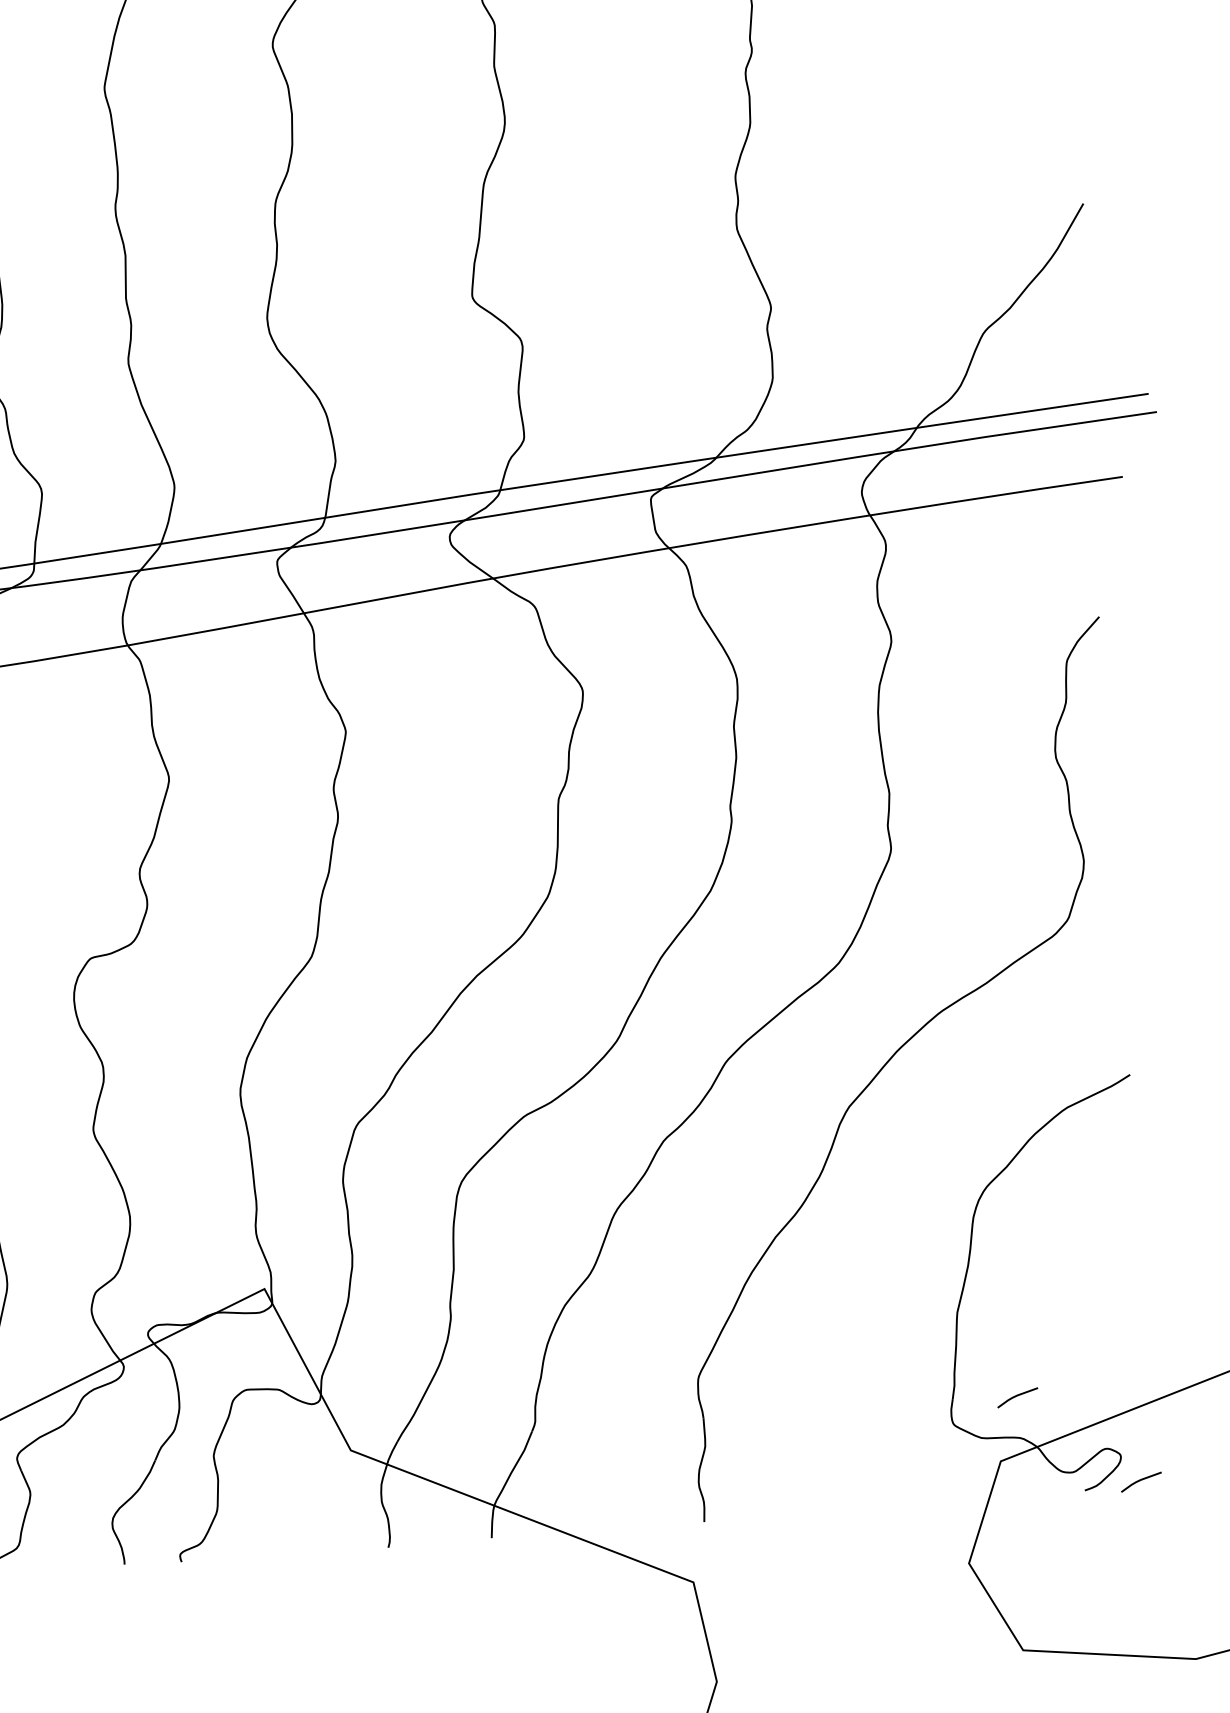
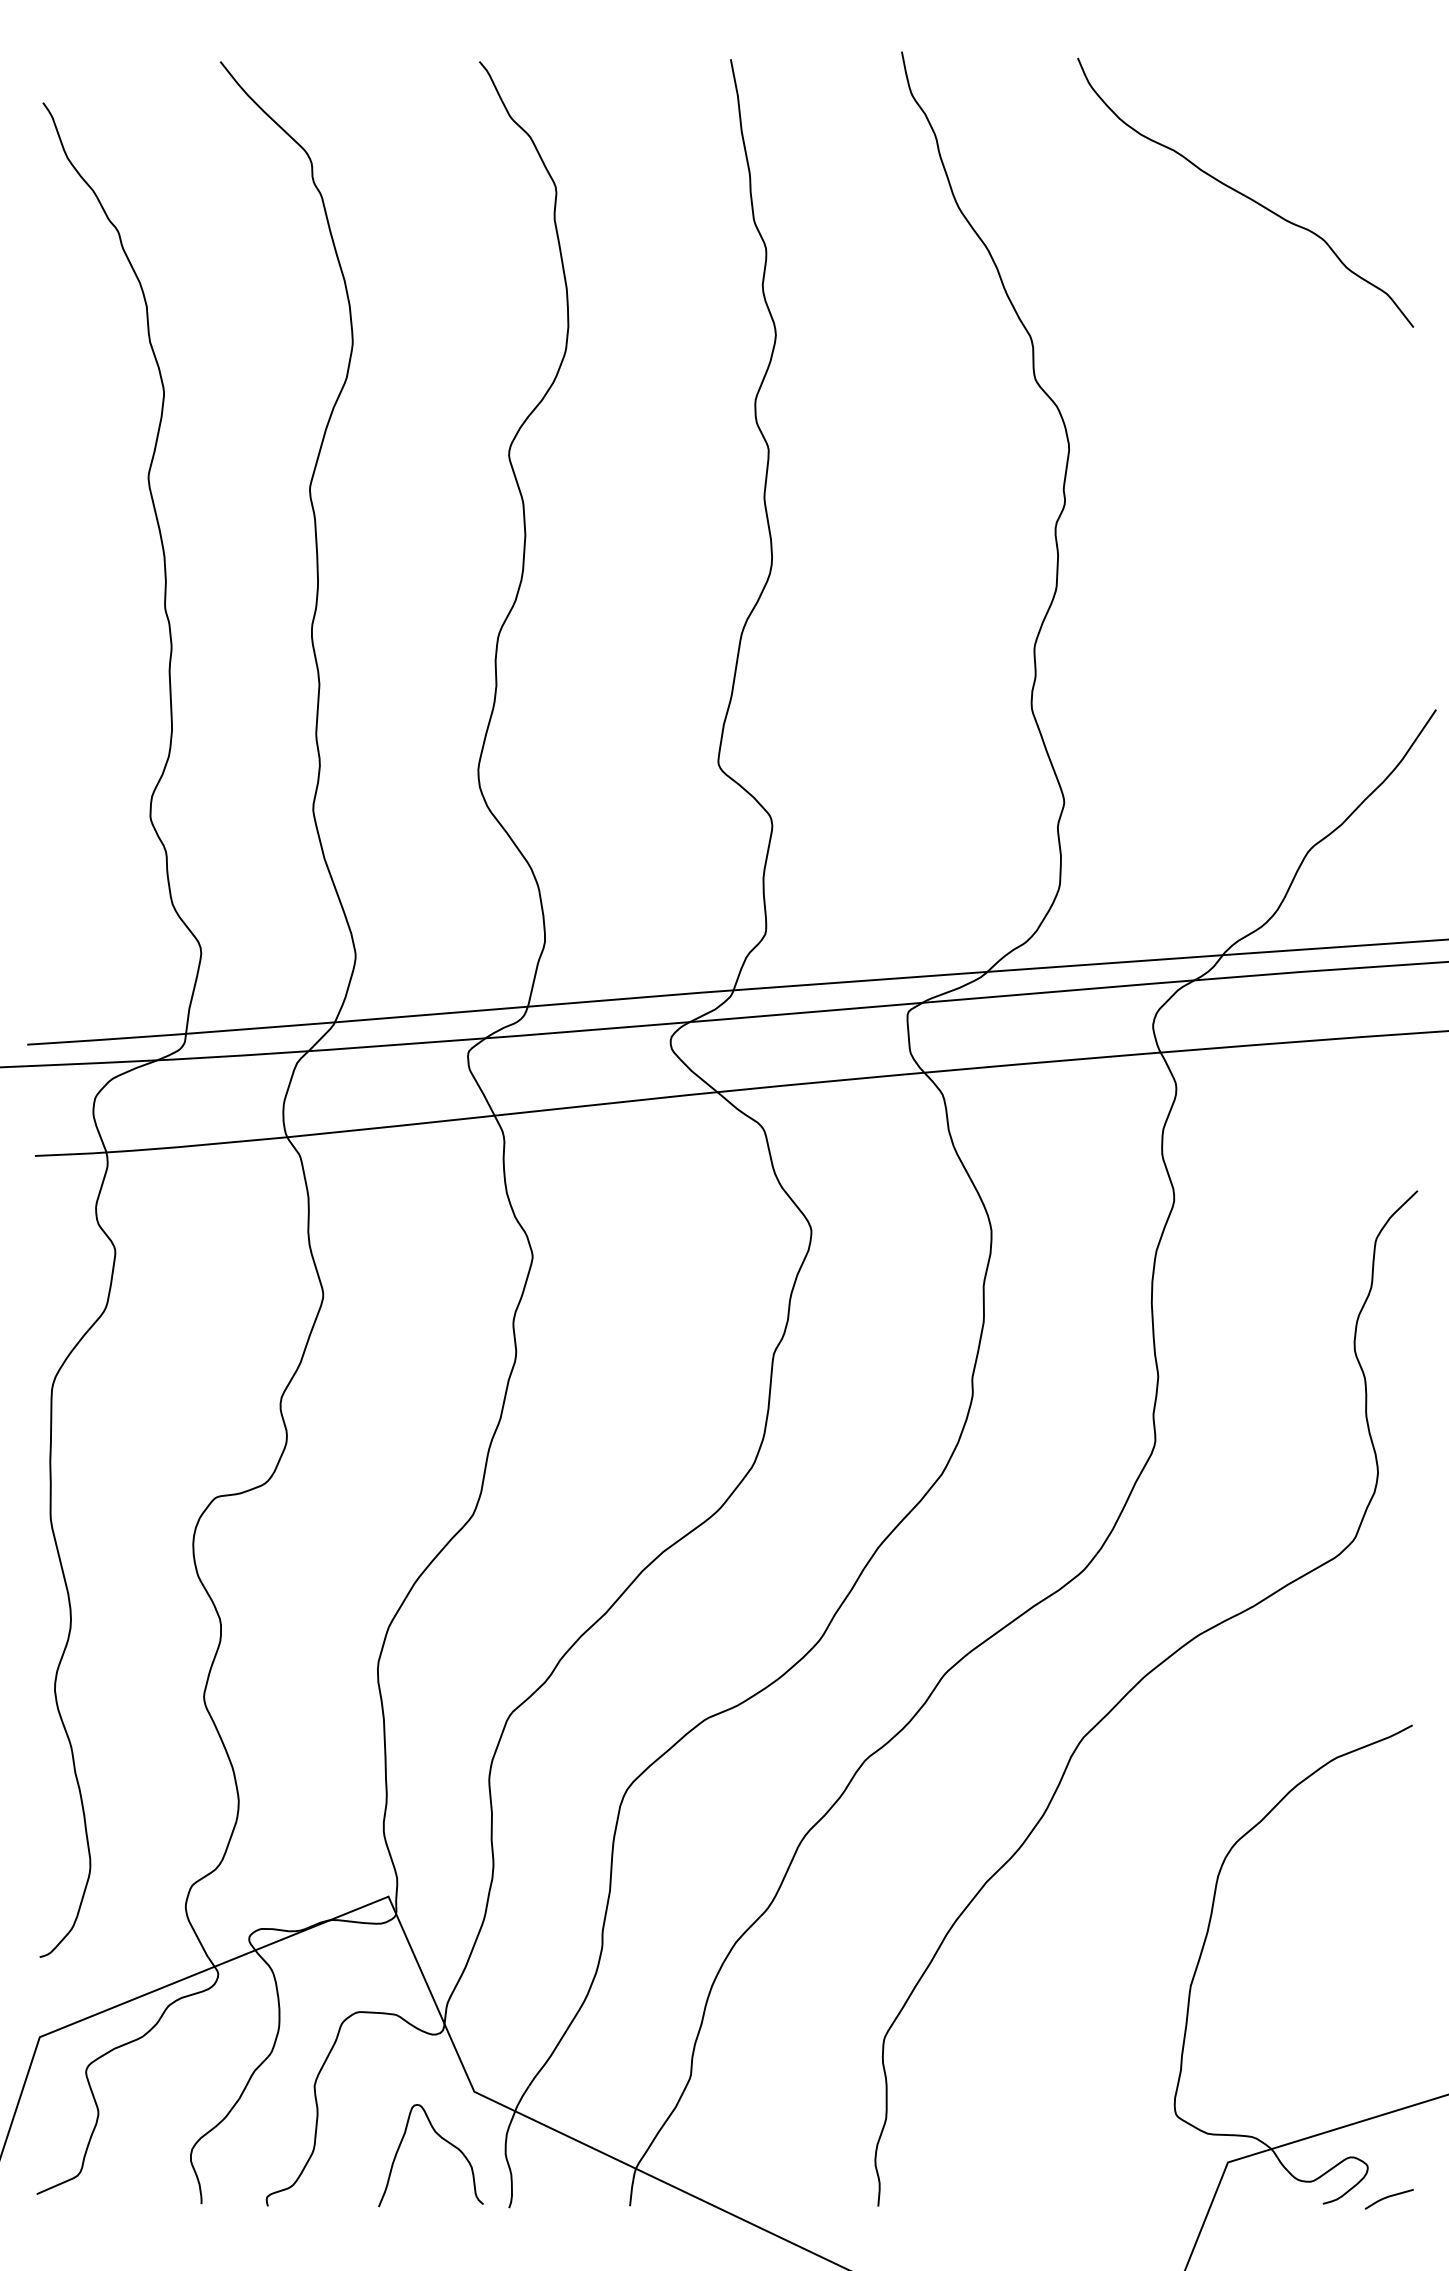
line: (1016, 1397) -> (1251, 2089), removed
curve: (326, 1493) -> (442, 2139), added

